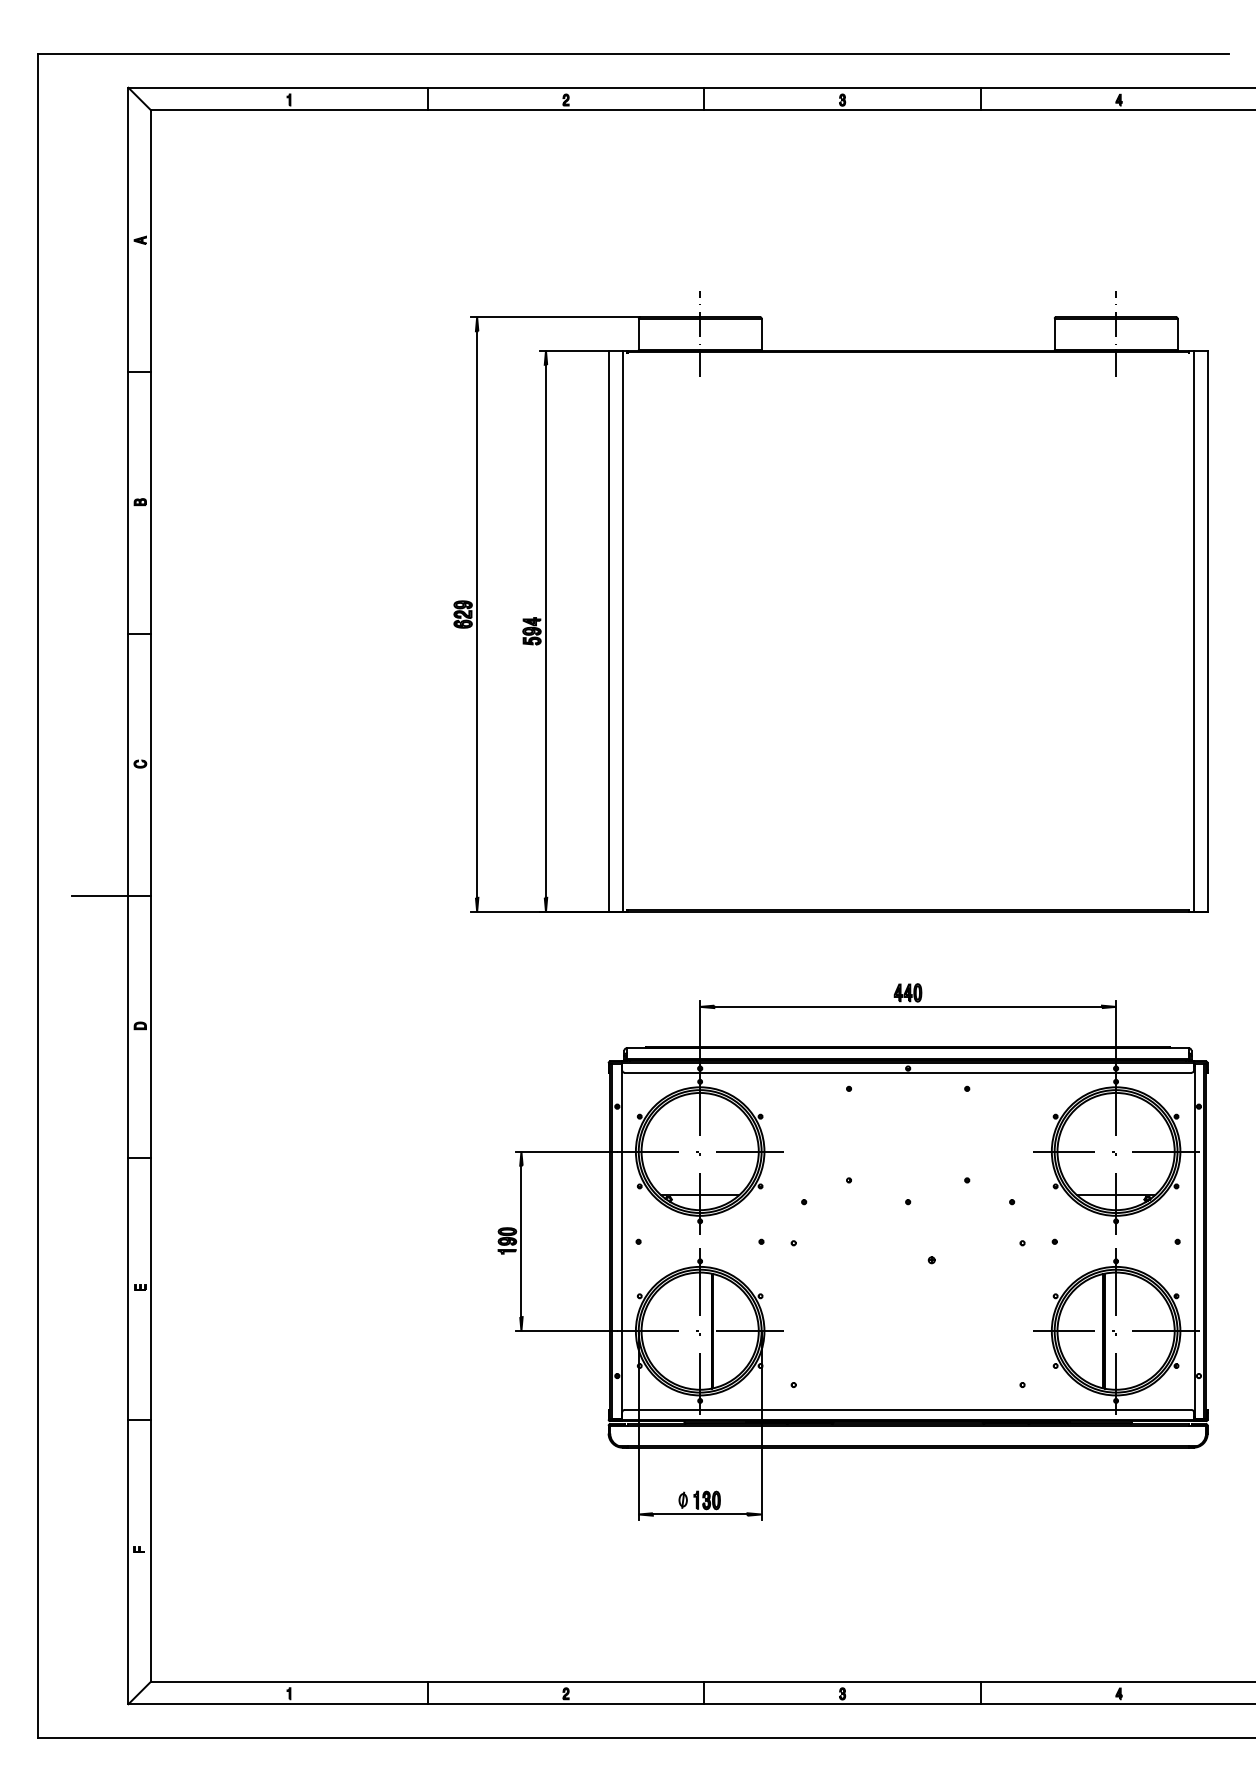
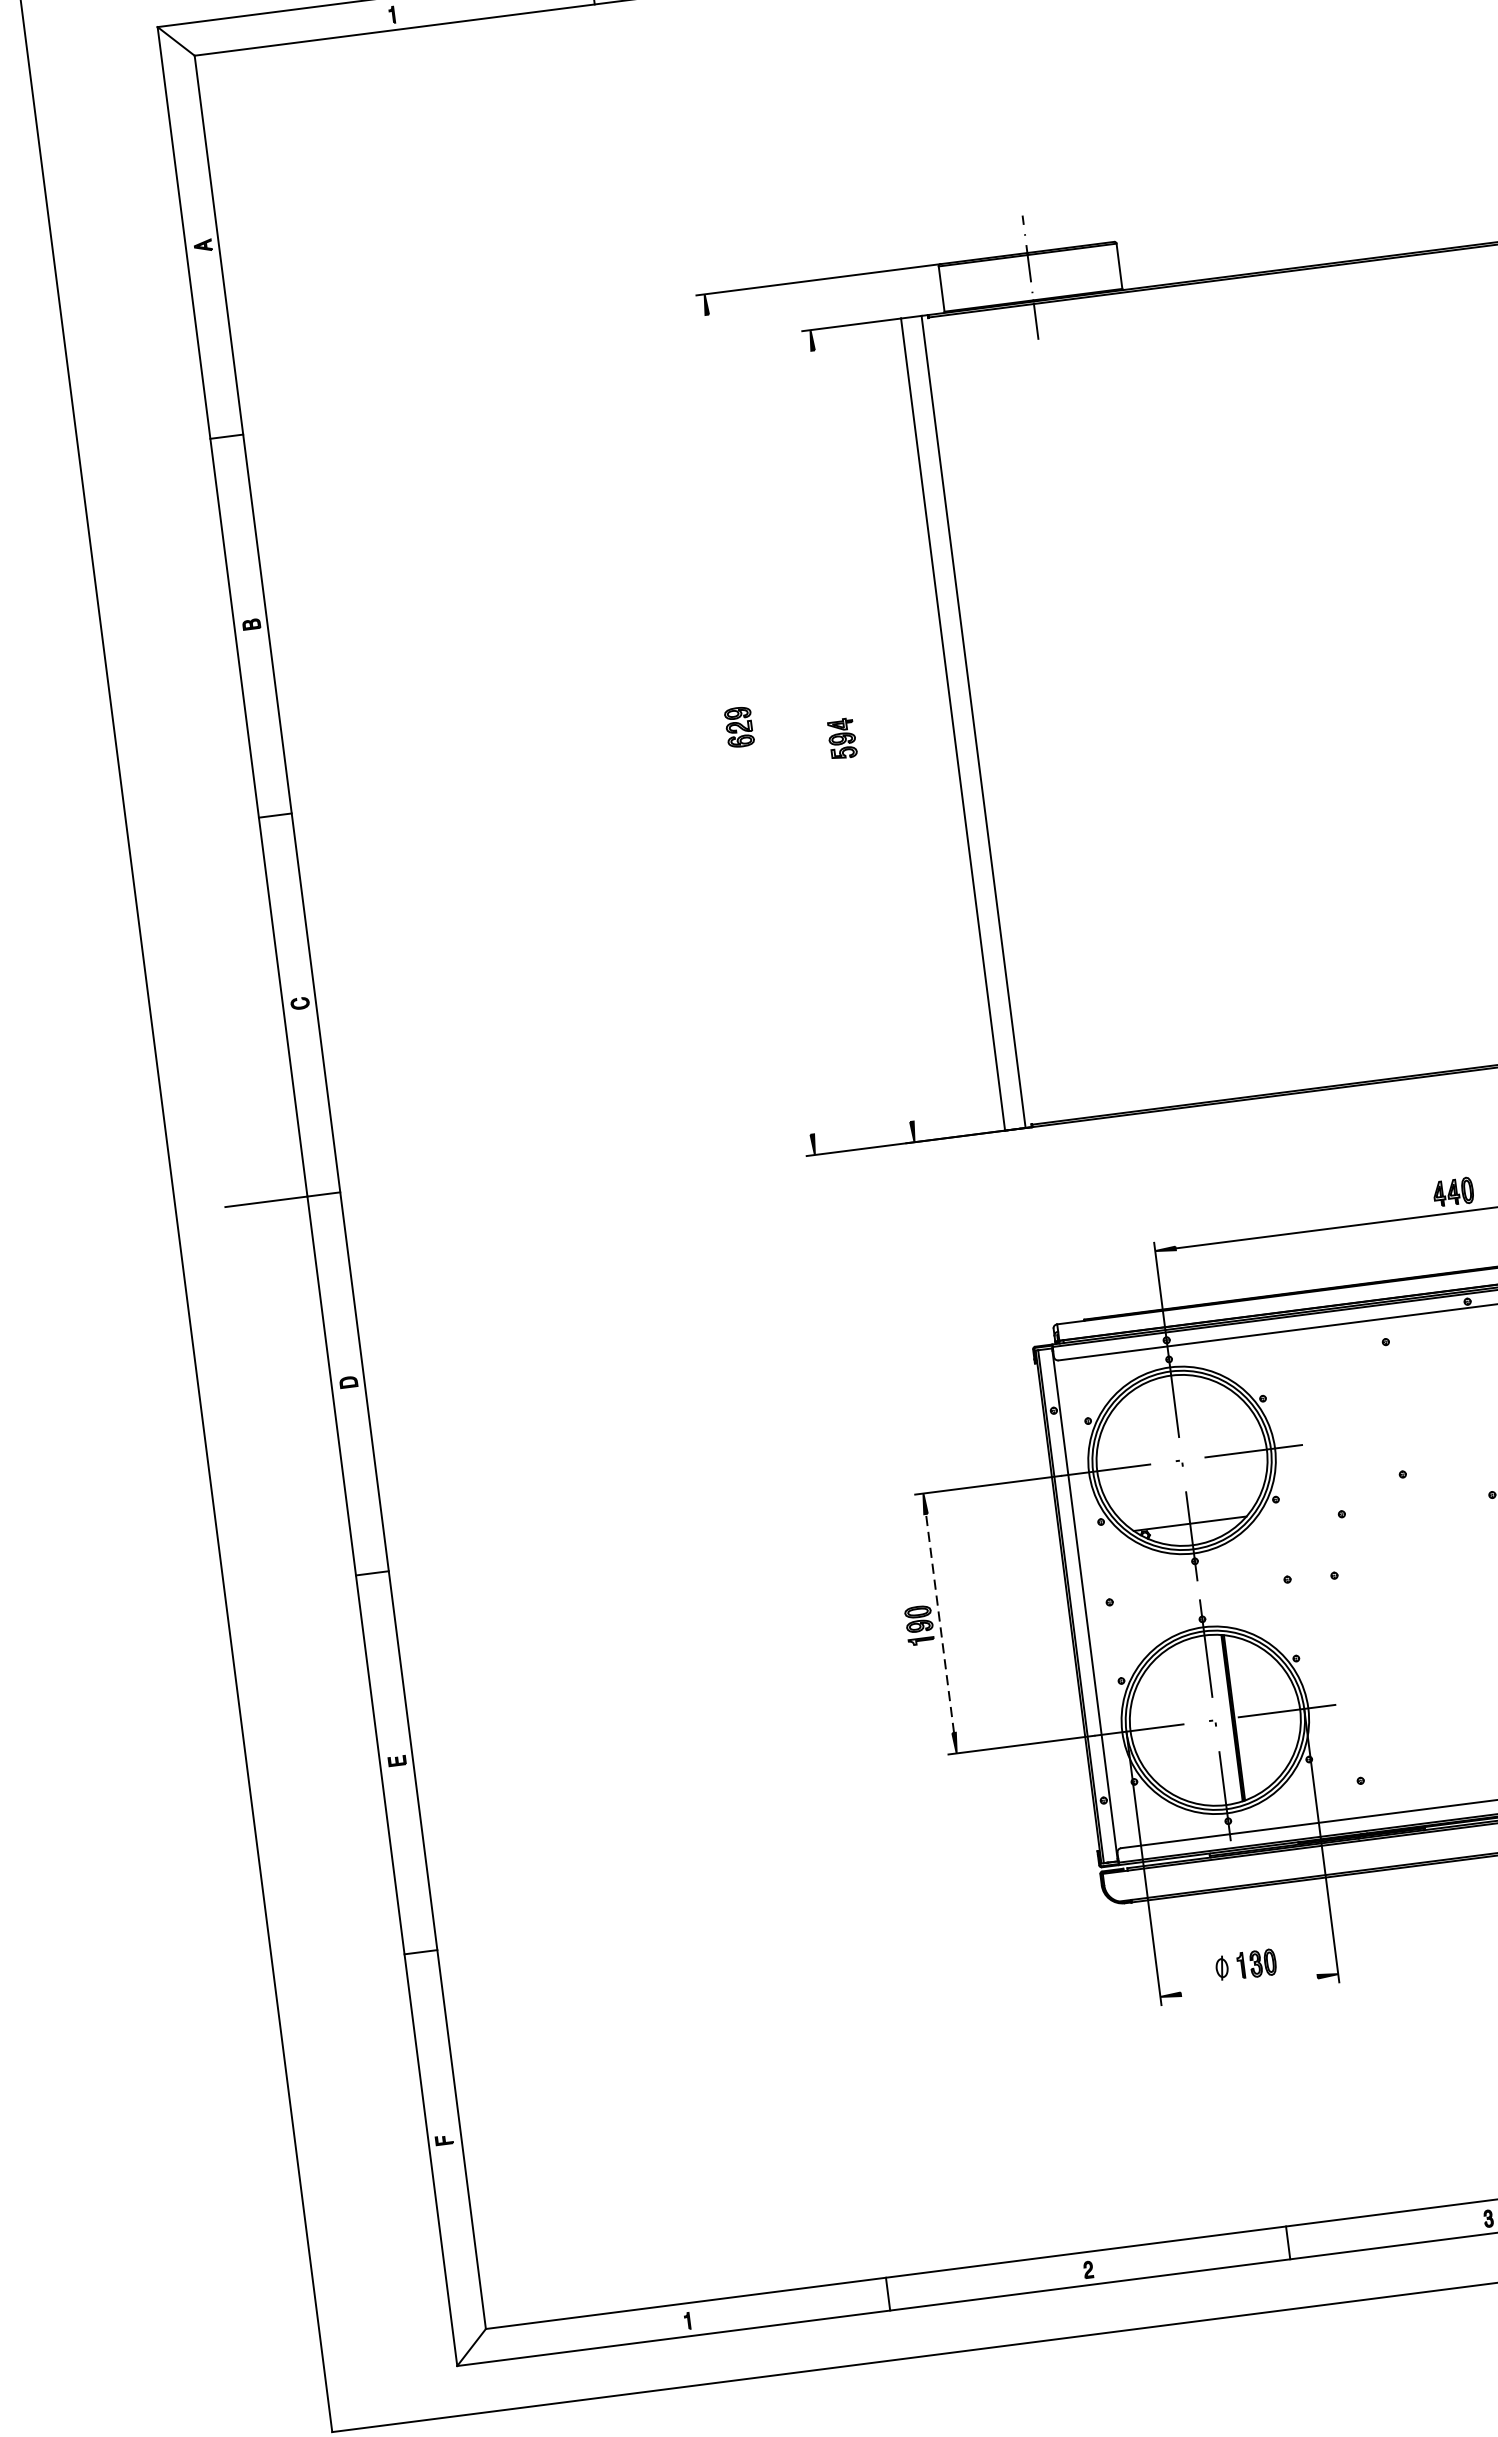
line: (477, 614) -> (760, 724), removed
line: (545, 630) -> (861, 735), removed
line: (521, 1241) -> (940, 1623), solid -> dashed
line: (699, 1514) -> (1248, 1985), removed

